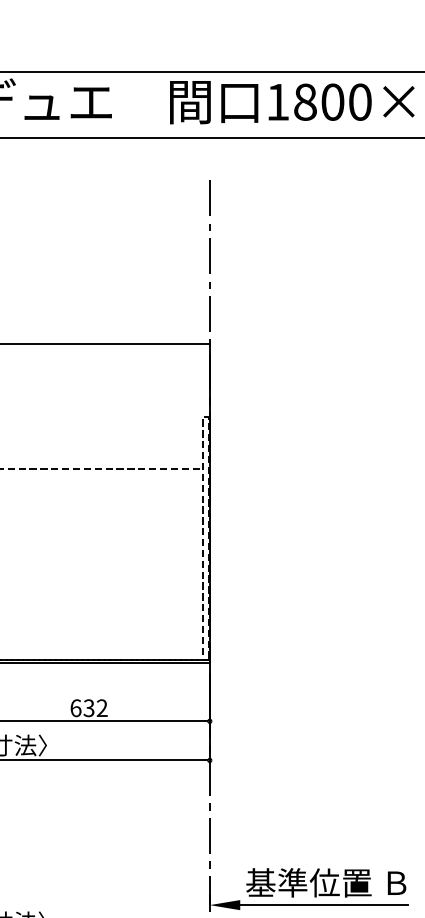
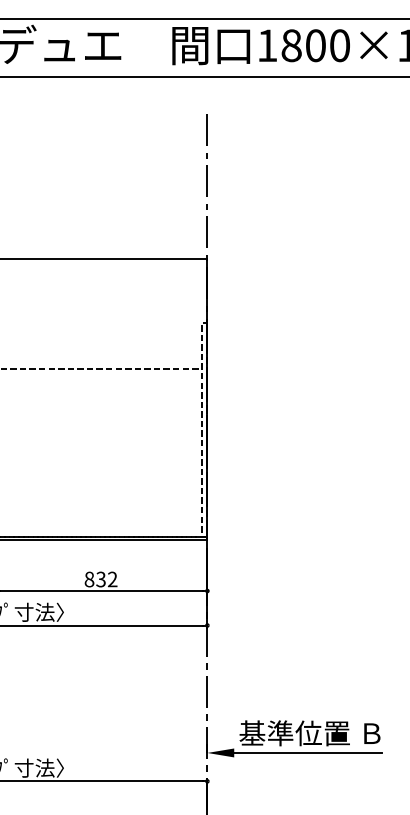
text: (75, 708) -> (89, 579), 632 -> 832

